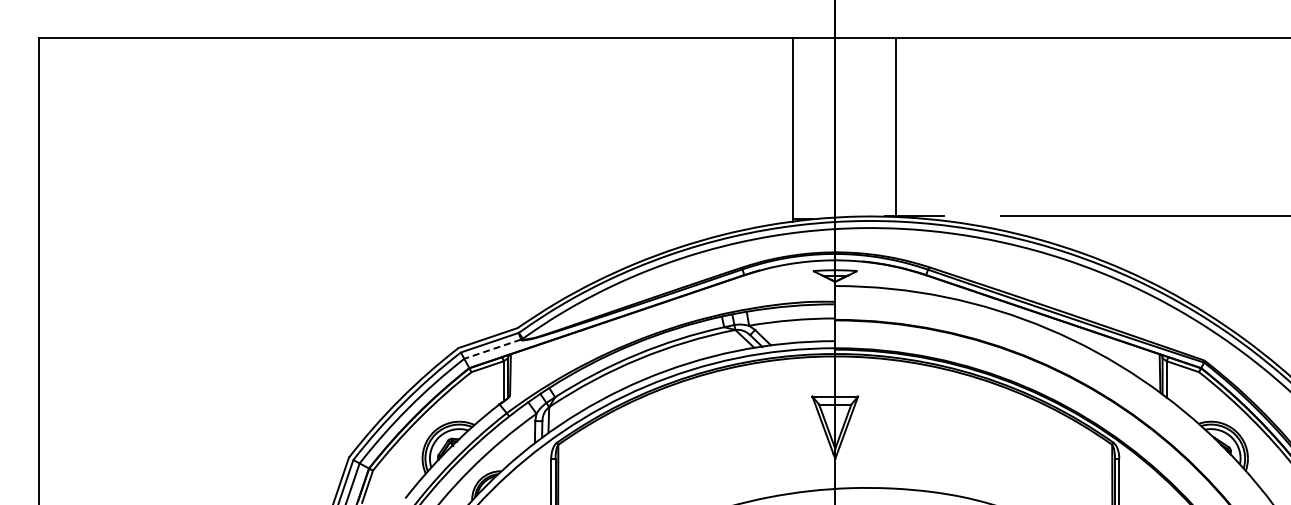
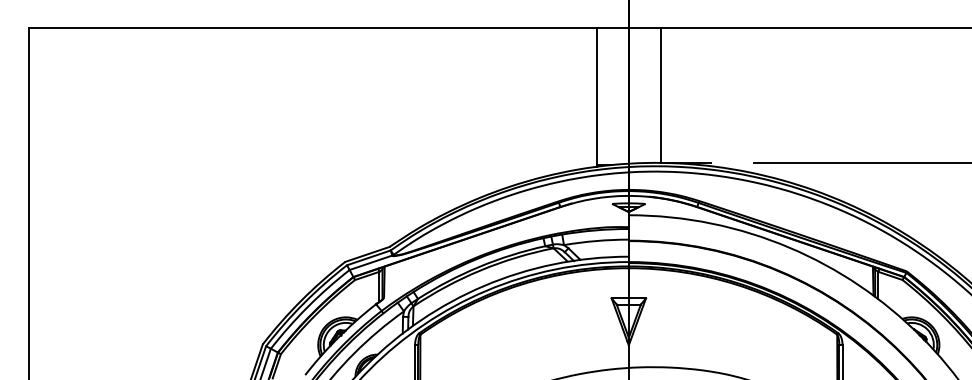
line: (895, 126) -> (660, 95), moved
line: (492, 349) -> (370, 263), dashed -> solid

